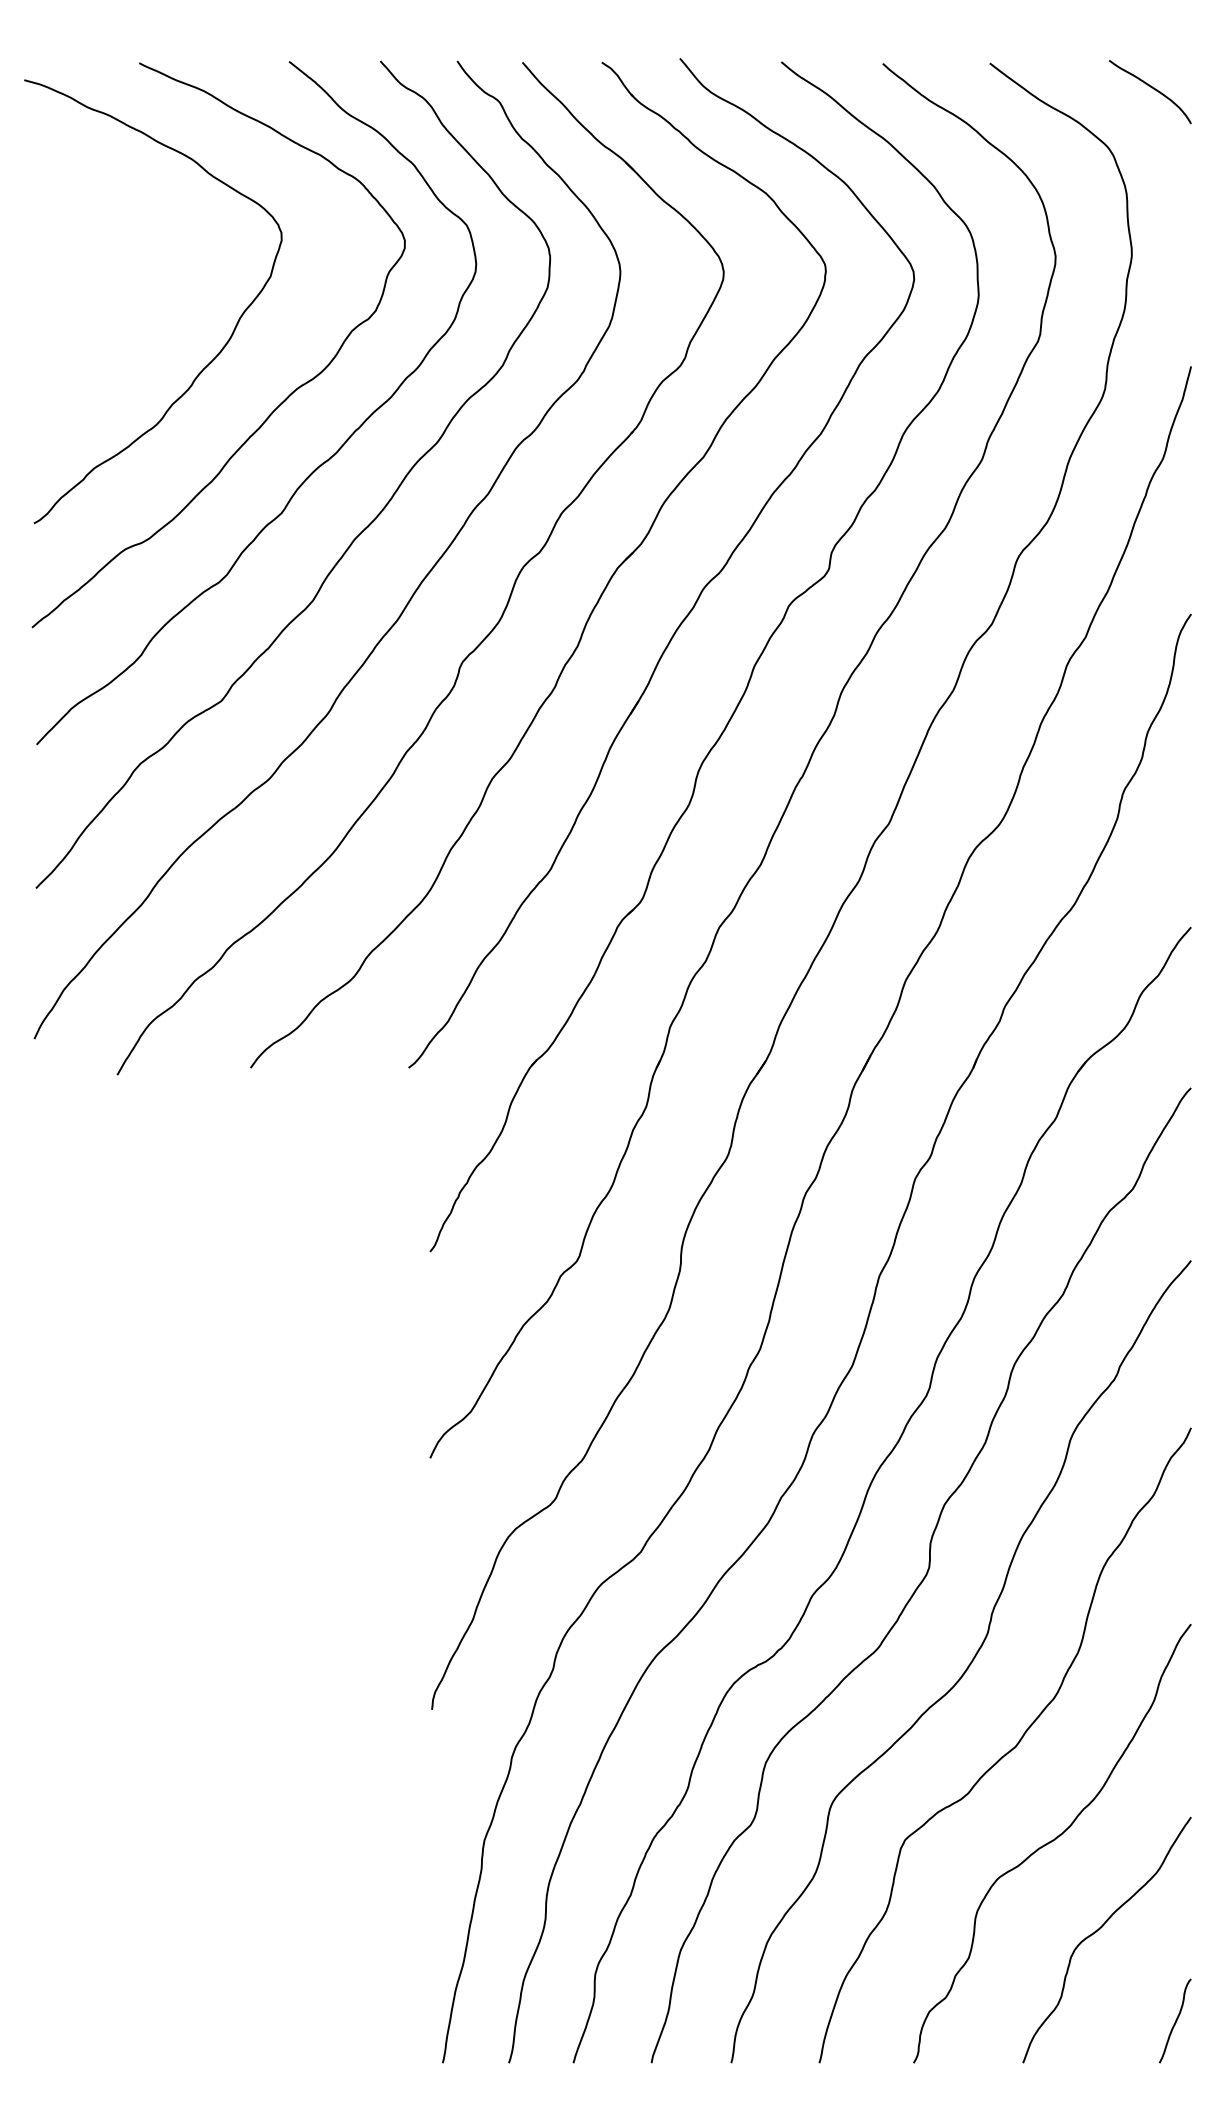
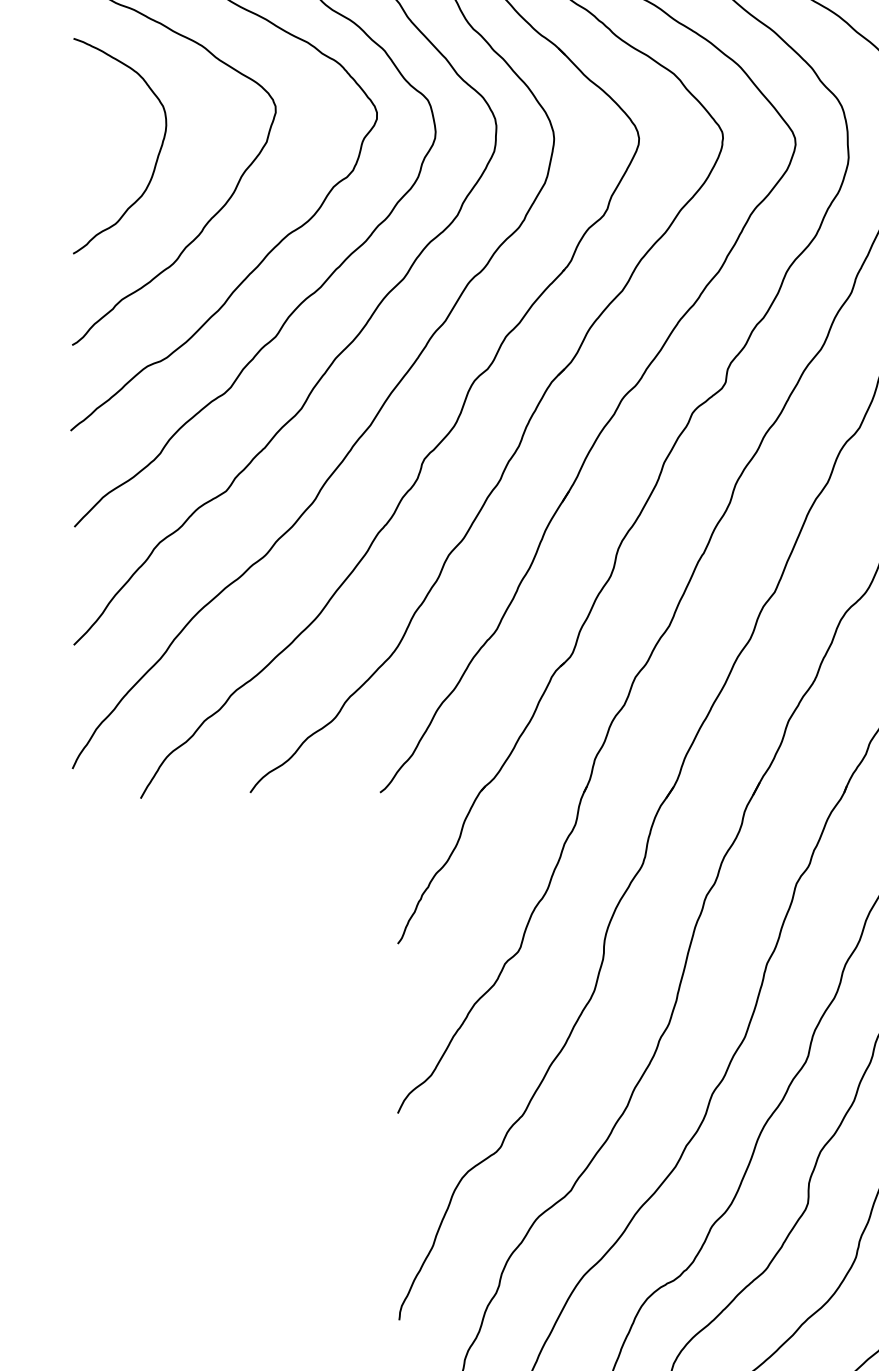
curve: (137, 293) -> (157, 156), added

